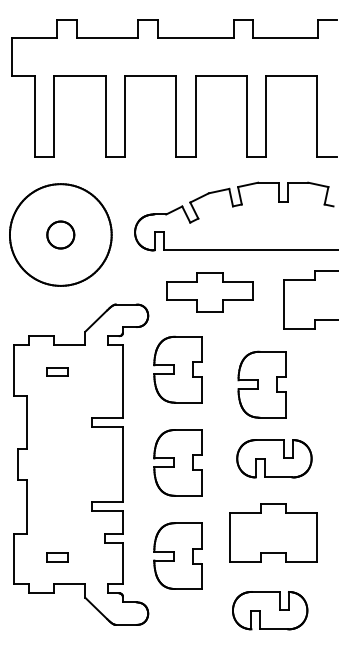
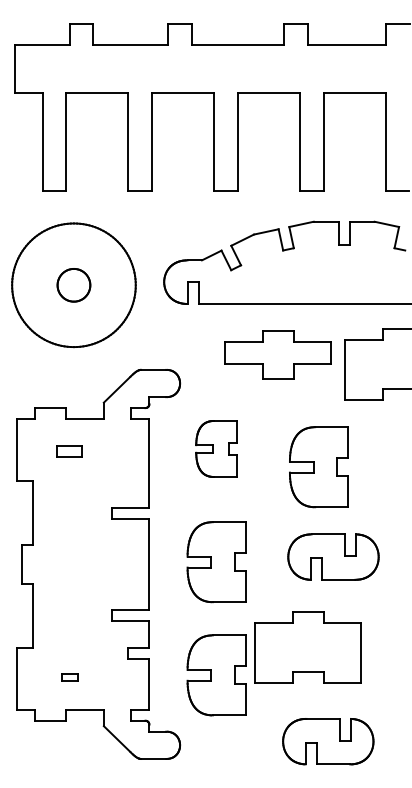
part: (209, 291) -> (277, 354), moved
part: (178, 369) -> (216, 448), size x0.7
part: (272, 533) -> (307, 647), moved
part: (57, 557) -> (69, 677), size x0.6

